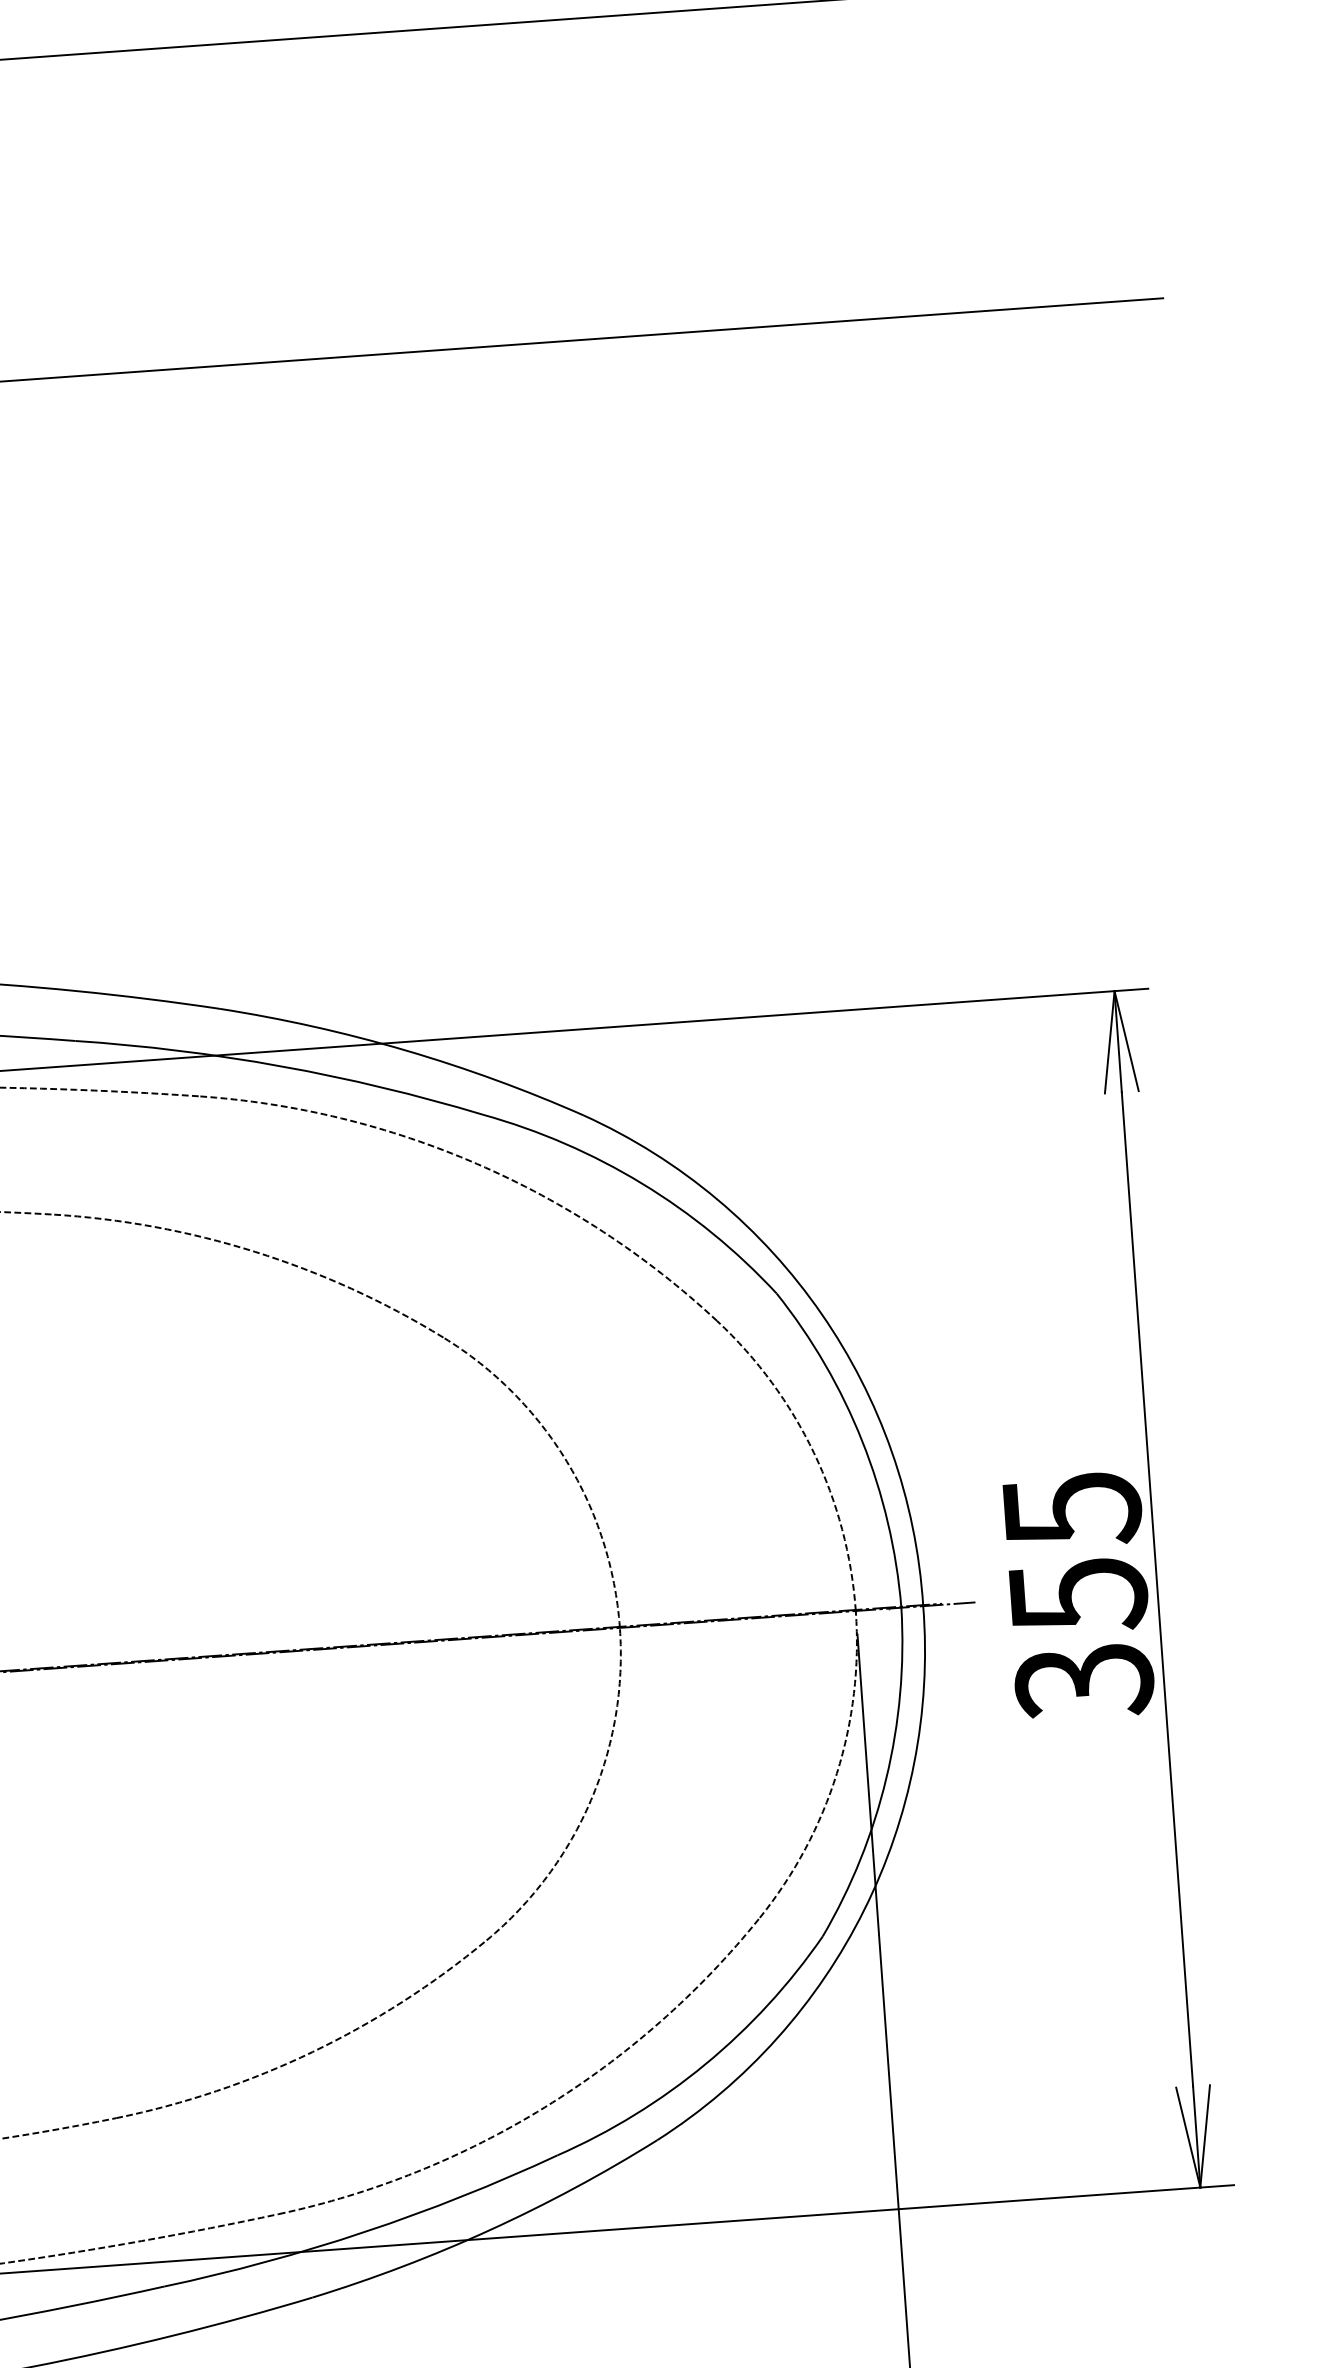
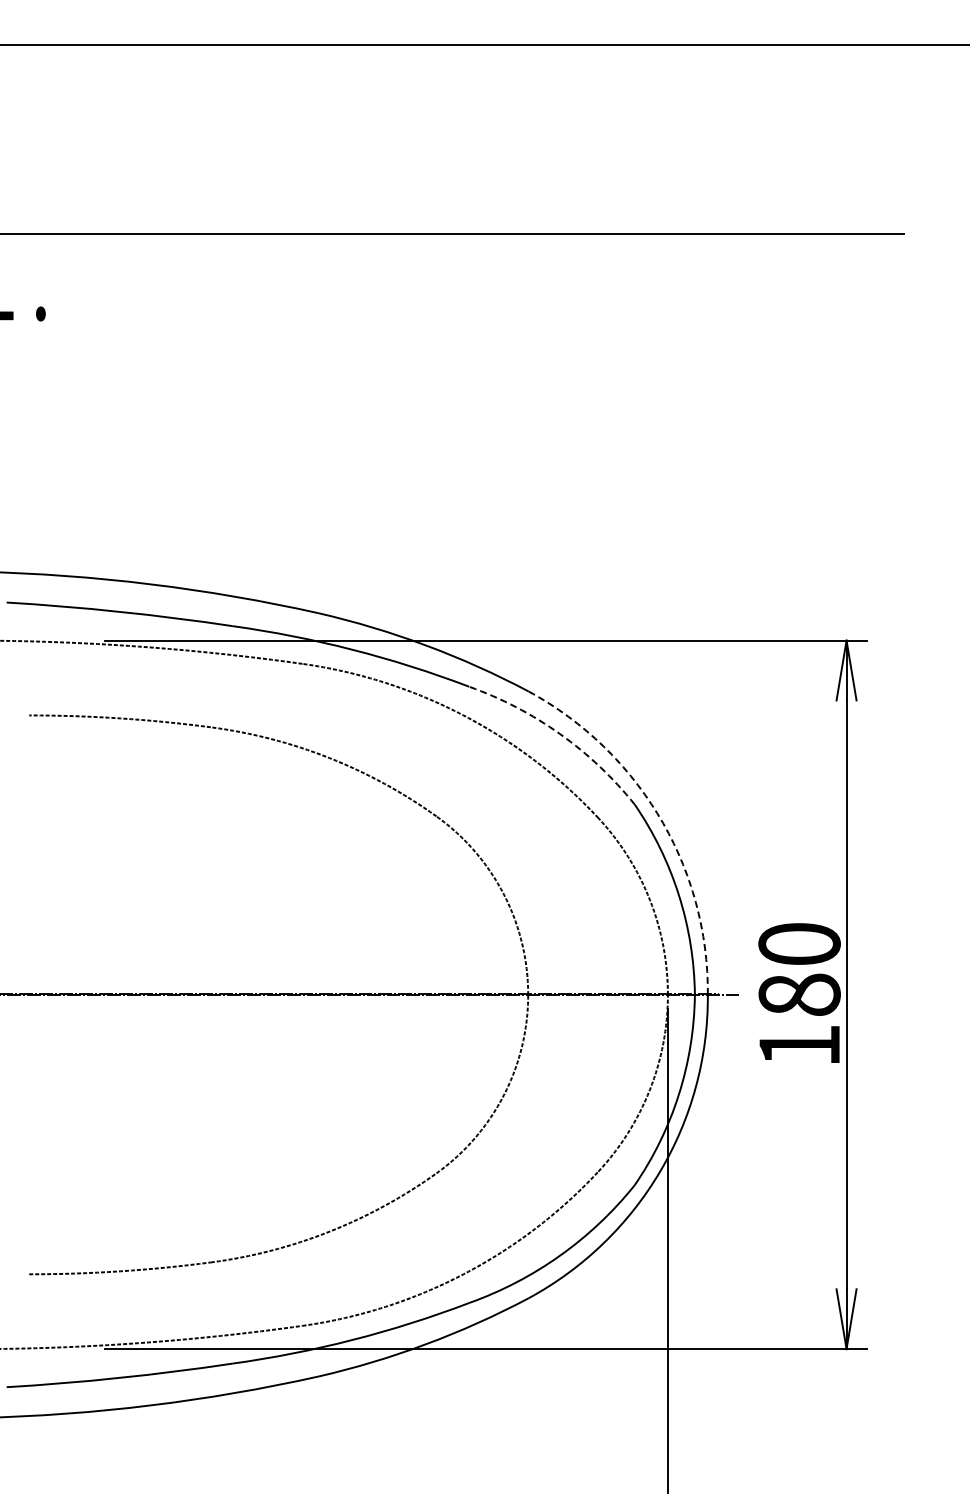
arc: (642, 1184) -> (560, 734), solid -> dashed
arc: (821, 1314) -> (660, 818), solid -> dashed
text: (1078, 1596) -> (799, 995), 355 -> 180

